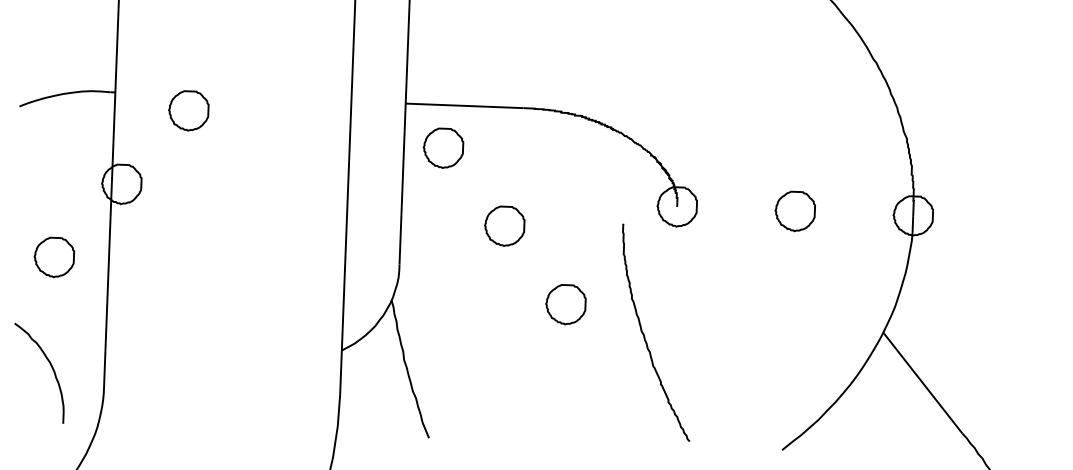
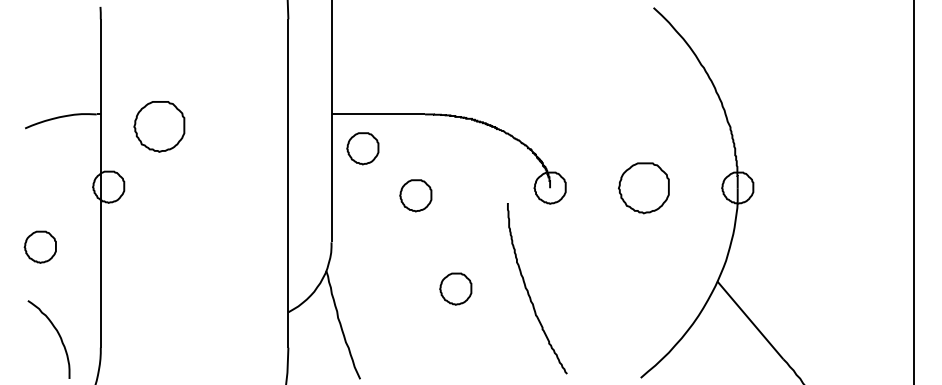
part: (188, 110) -> (159, 126), size x1.6
part: (794, 210) -> (643, 187), size x1.6
part: (504, 225) -> (415, 195), moved
part: (53, 256) -> (39, 246), moved
part: (565, 303) -> (455, 288), moved

